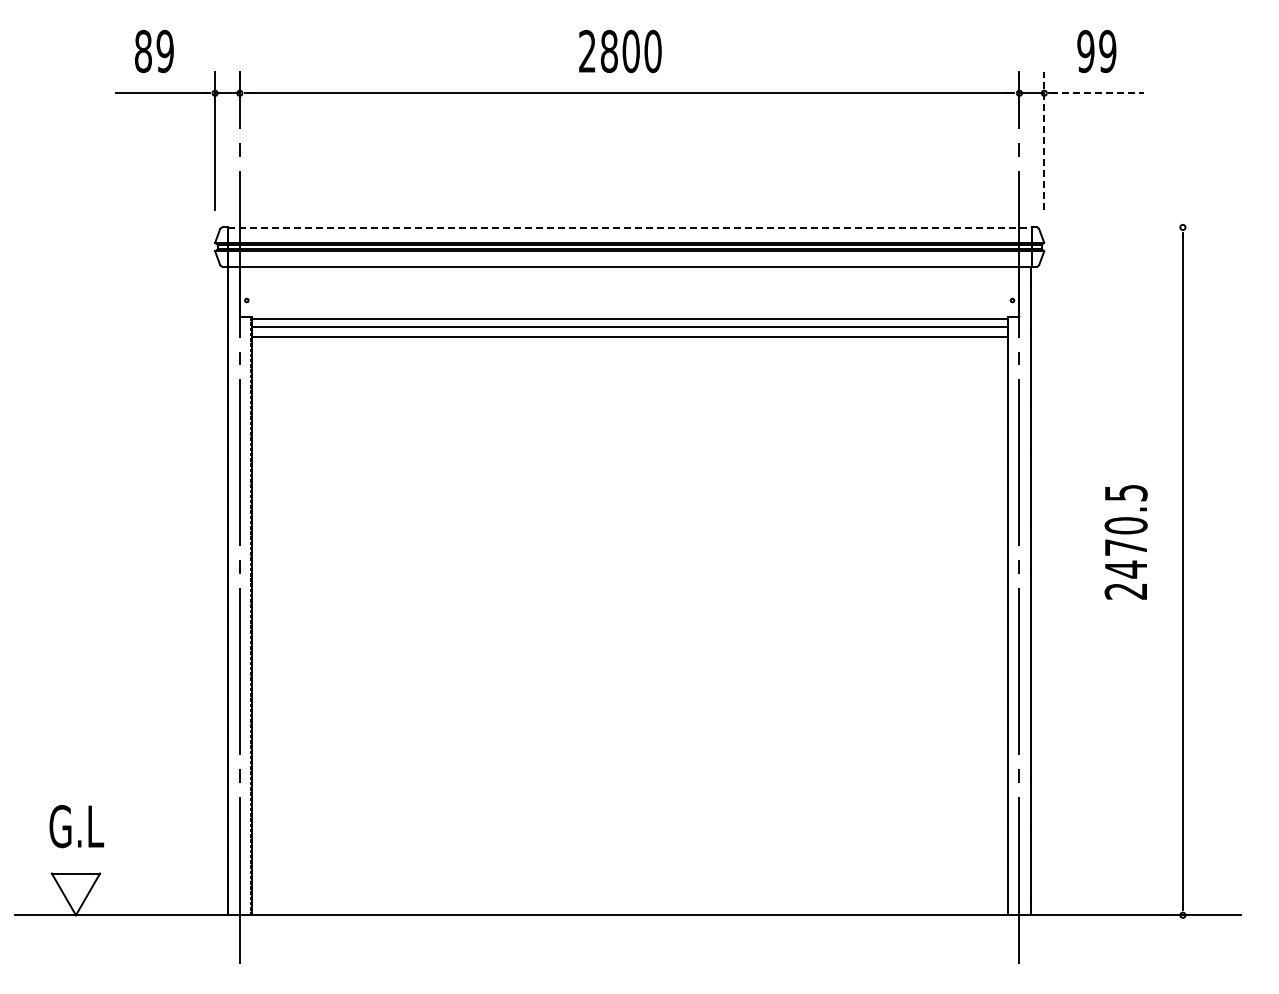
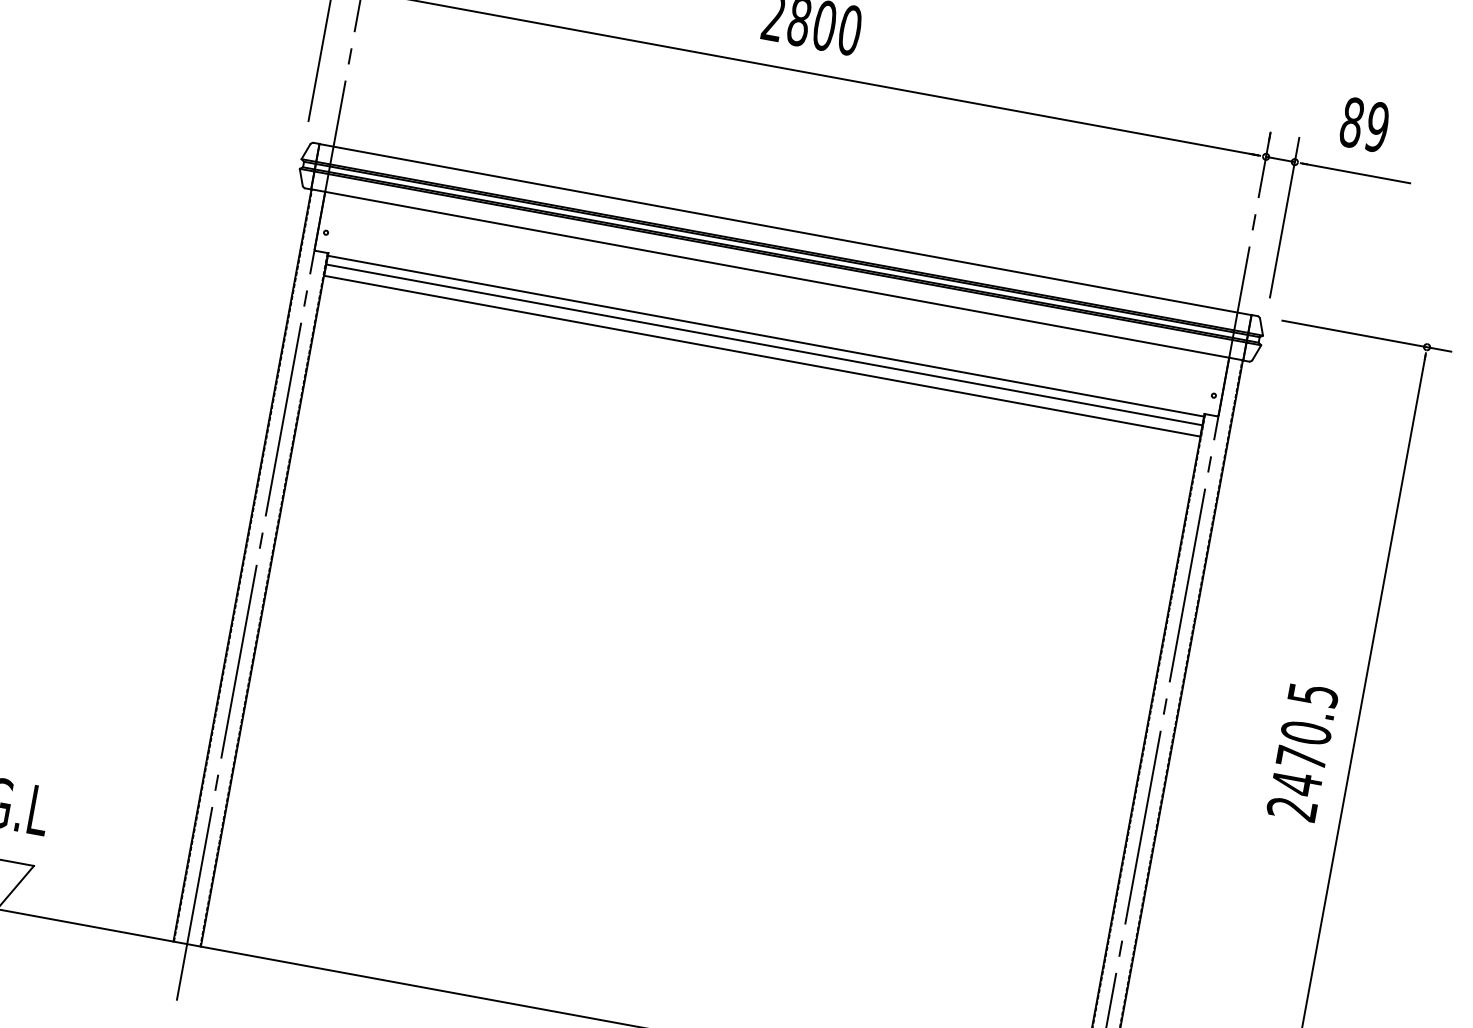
text: (1085, 51) -> (1351, 122), 99 -> 89
line: (1097, 93) -> (1356, 173), dashed -> solid
line: (1044, 141) -> (1284, 218), dashed -> solid
line: (629, 227) -> (785, 229), dashed -> solid
line: (1130, 227) -> (1366, 336), added
text: (1125, 542) -> (1301, 752), moved

